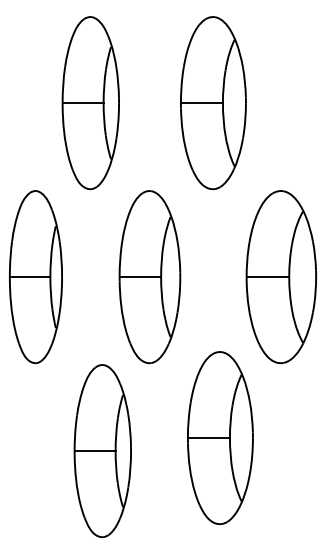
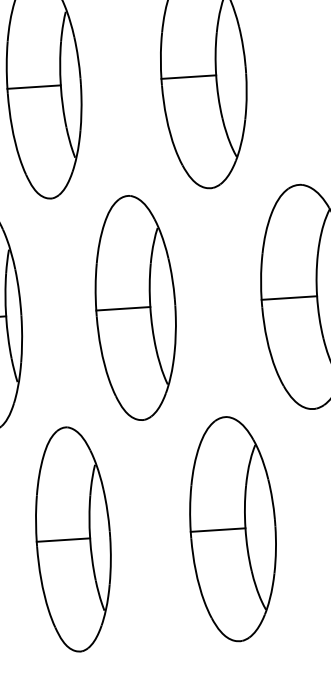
part: (220, 438) -> (233, 529), moved
part: (102, 451) -> (73, 540), moved

